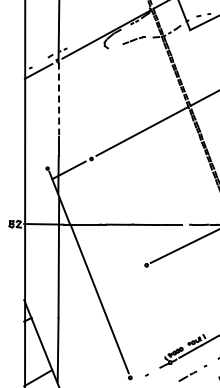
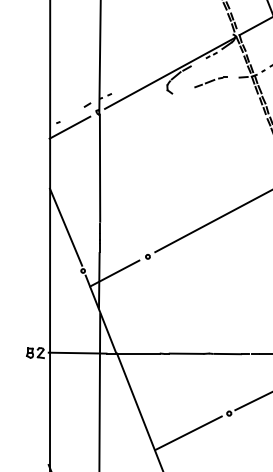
line: (59, 99) -> (100, 169), dashed -> solid
line: (35, 138) -> (65, 226), added
line: (118, 278) -> (187, 433), added

